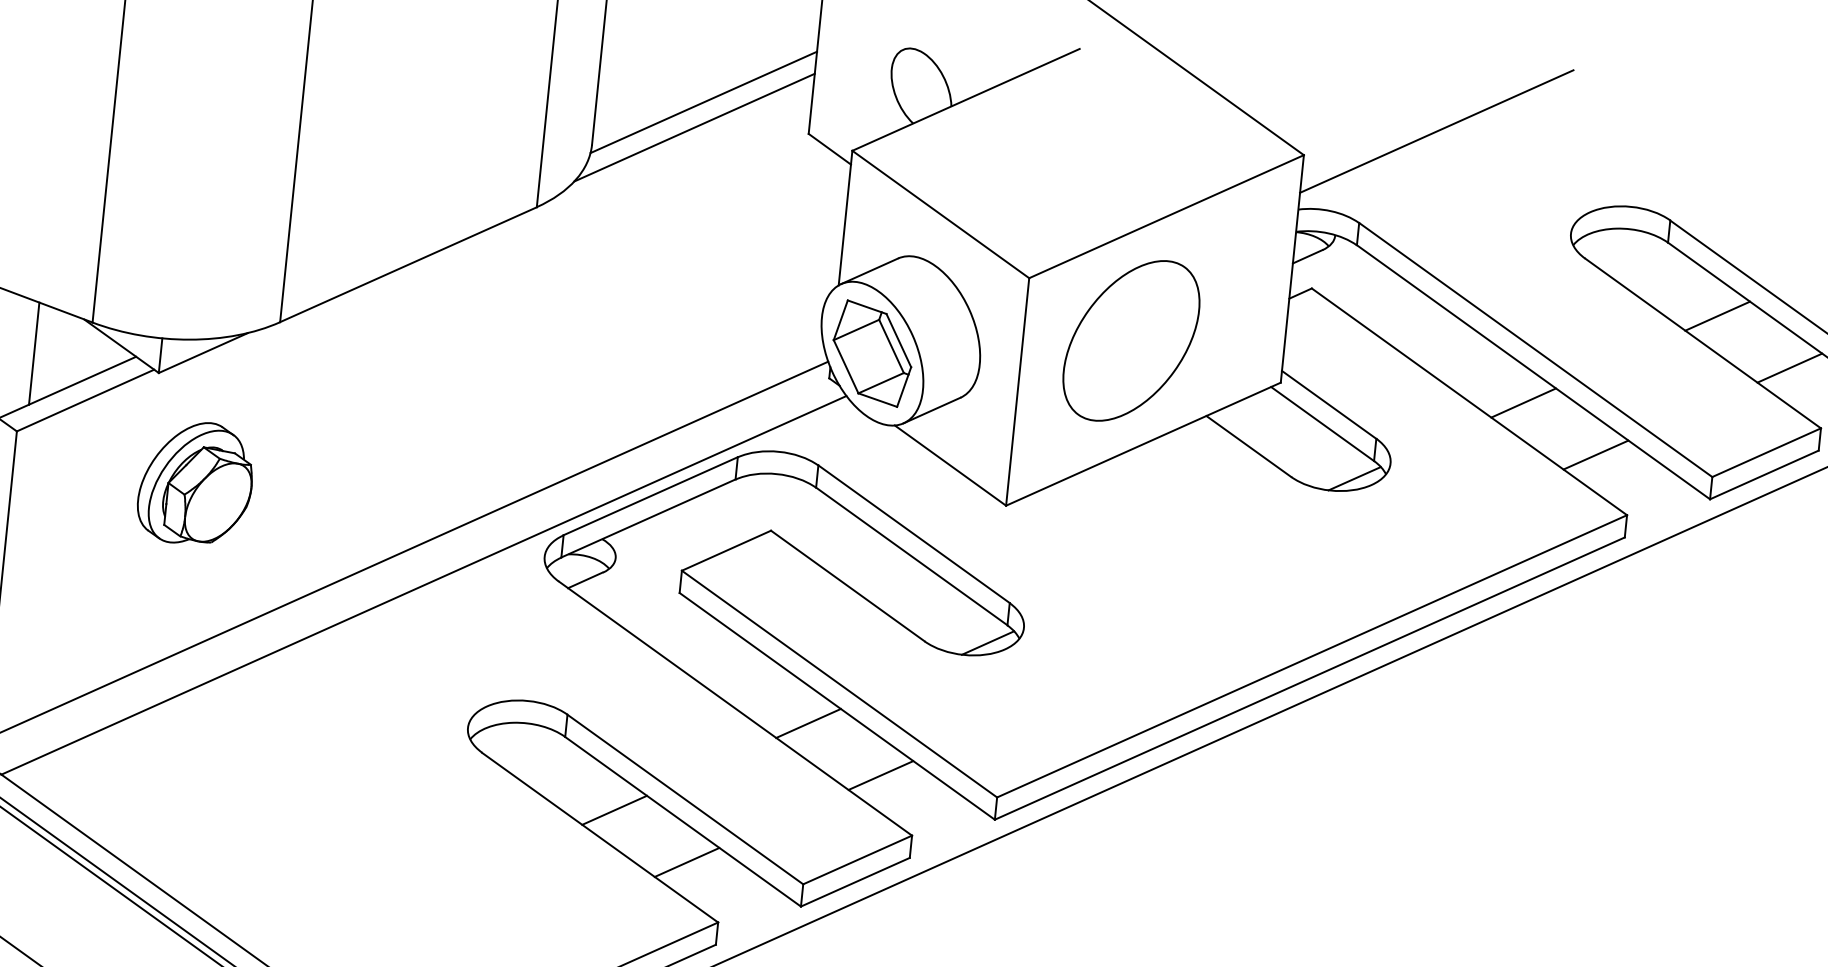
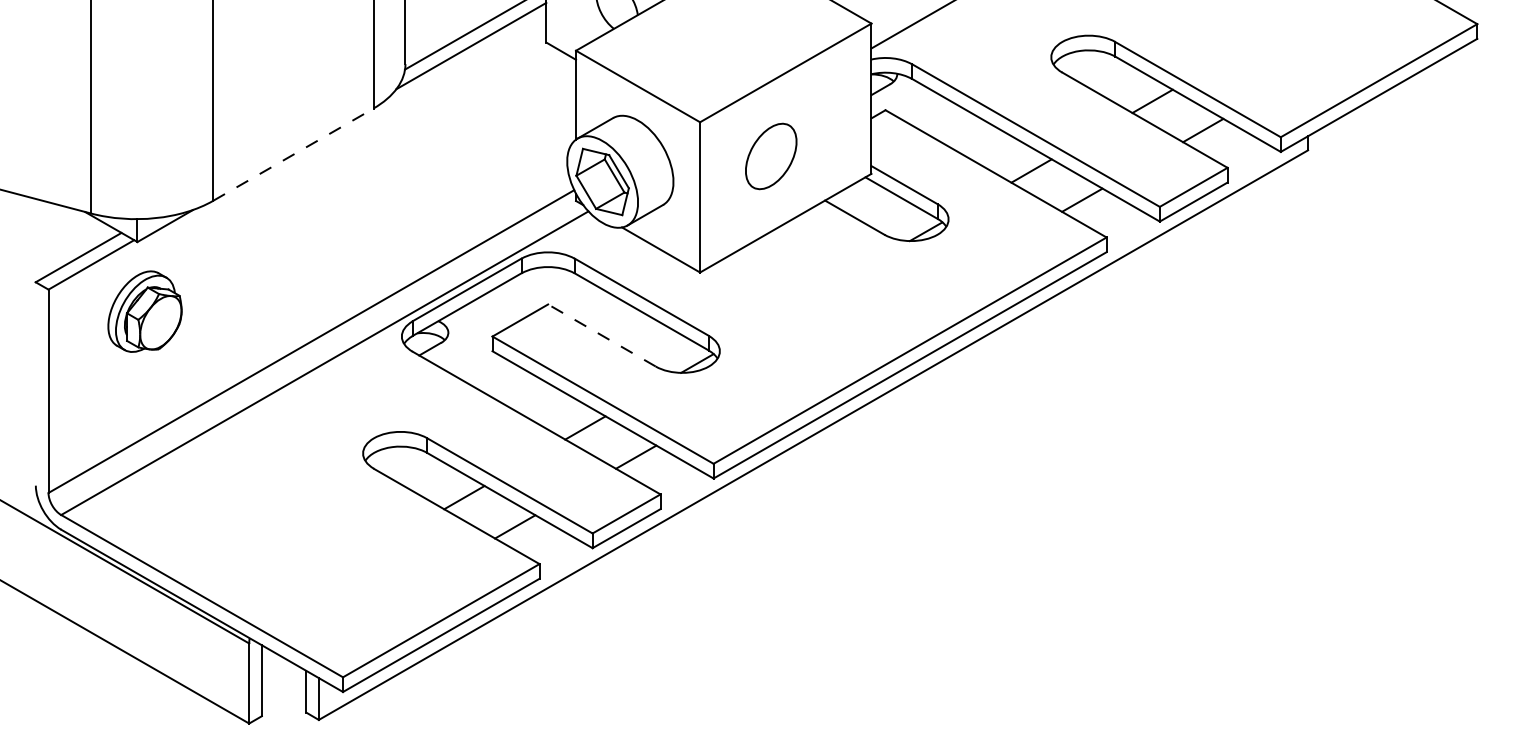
line: (408, 264) -> (293, 154), solid -> dashed
part: (1132, 341) -> (771, 156), size x0.6
line: (33, 353) -> (54, 237), removed
part: (195, 482) -> (144, 311), moved
line: (847, 585) -> (601, 335), solid -> dashed

